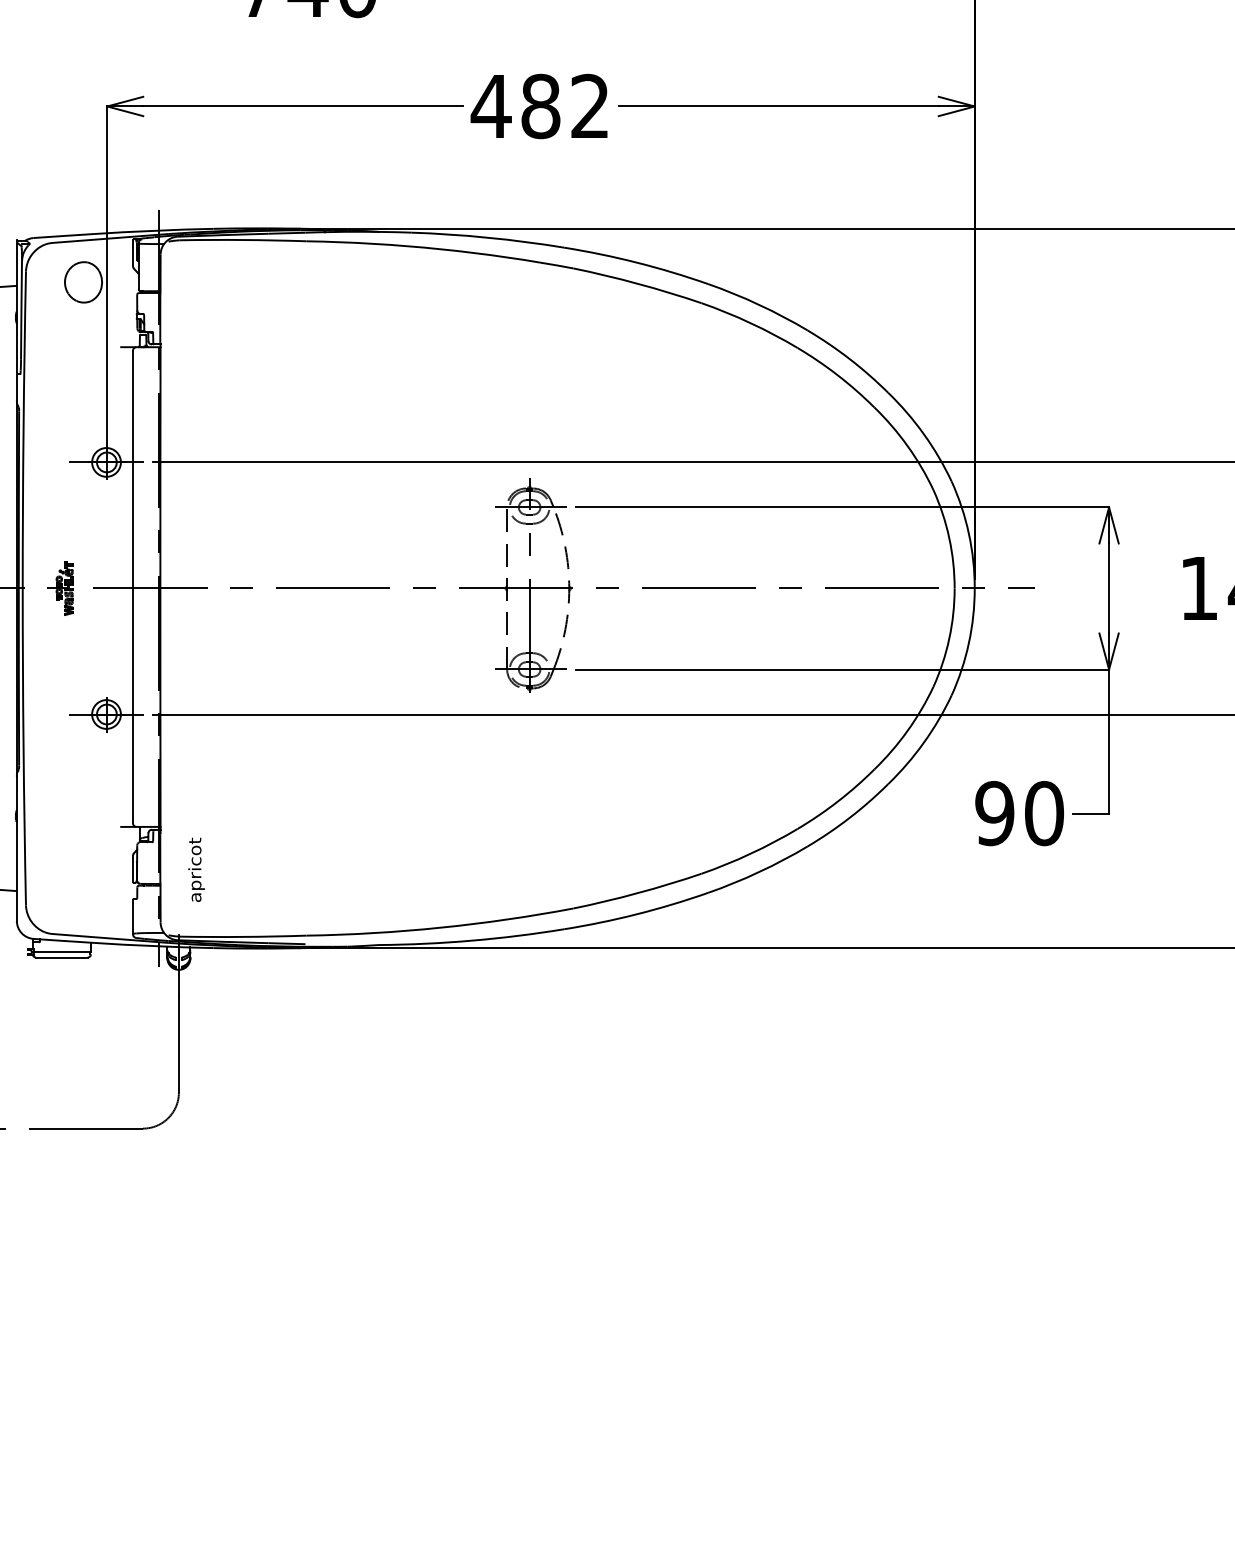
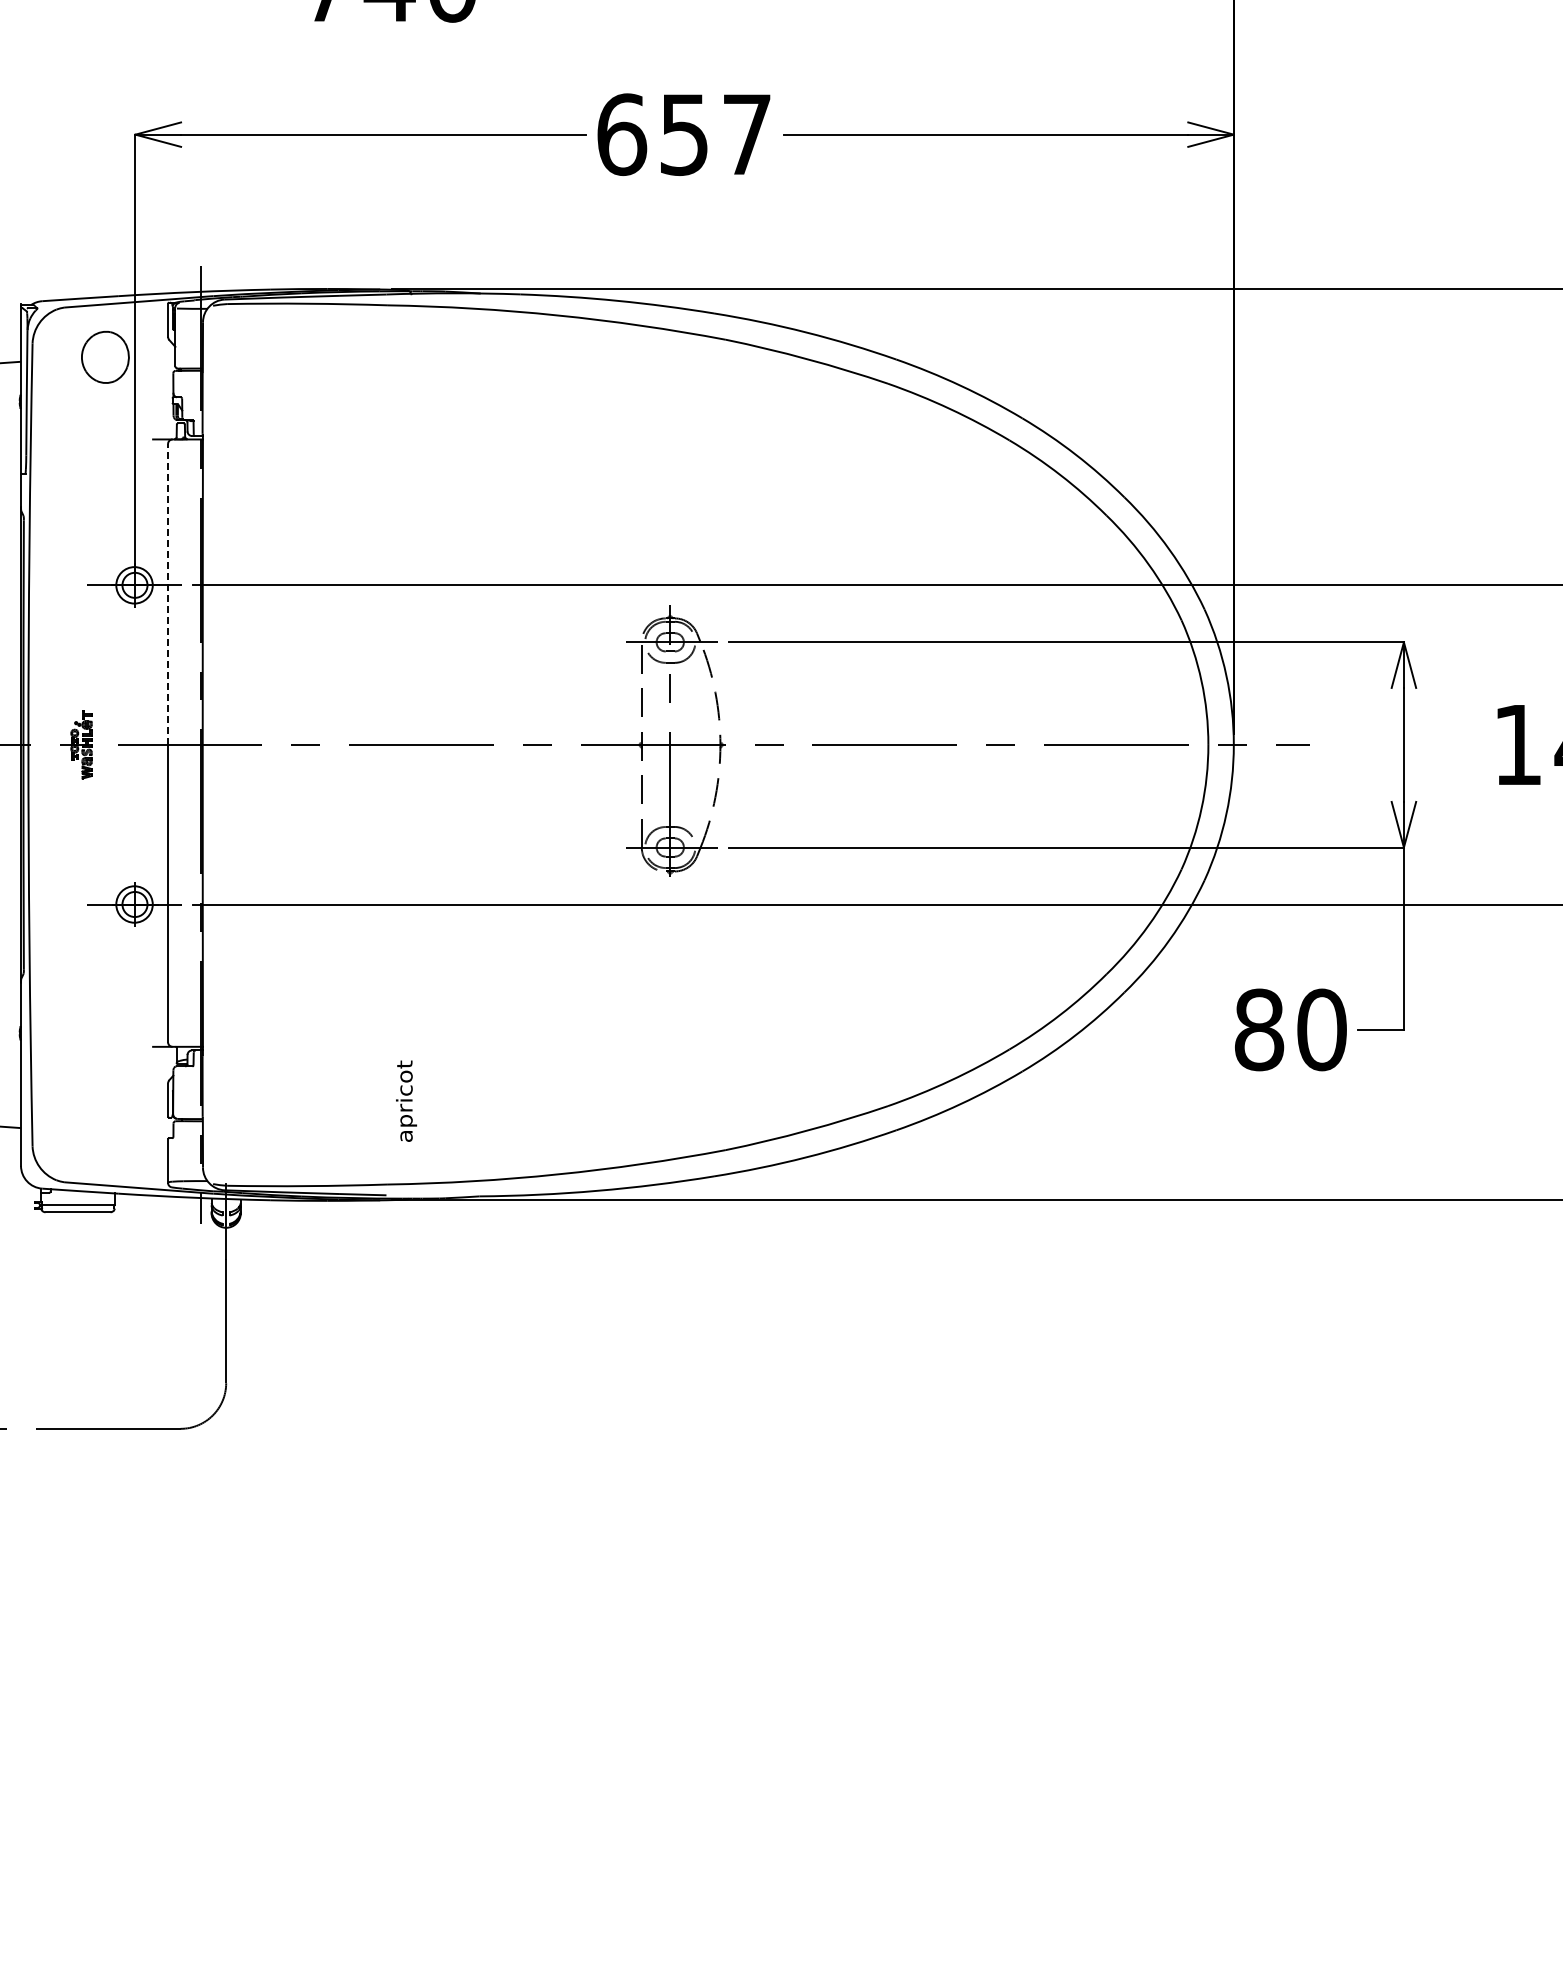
text: (539, 106) -> (682, 134), 482 -> 657
line: (133, 468) -> (168, 593), solid -> dashed
text: (995, 813) -> (1259, 1029), 90 -> 80
text: (196, 869) -> (406, 1100), moved

